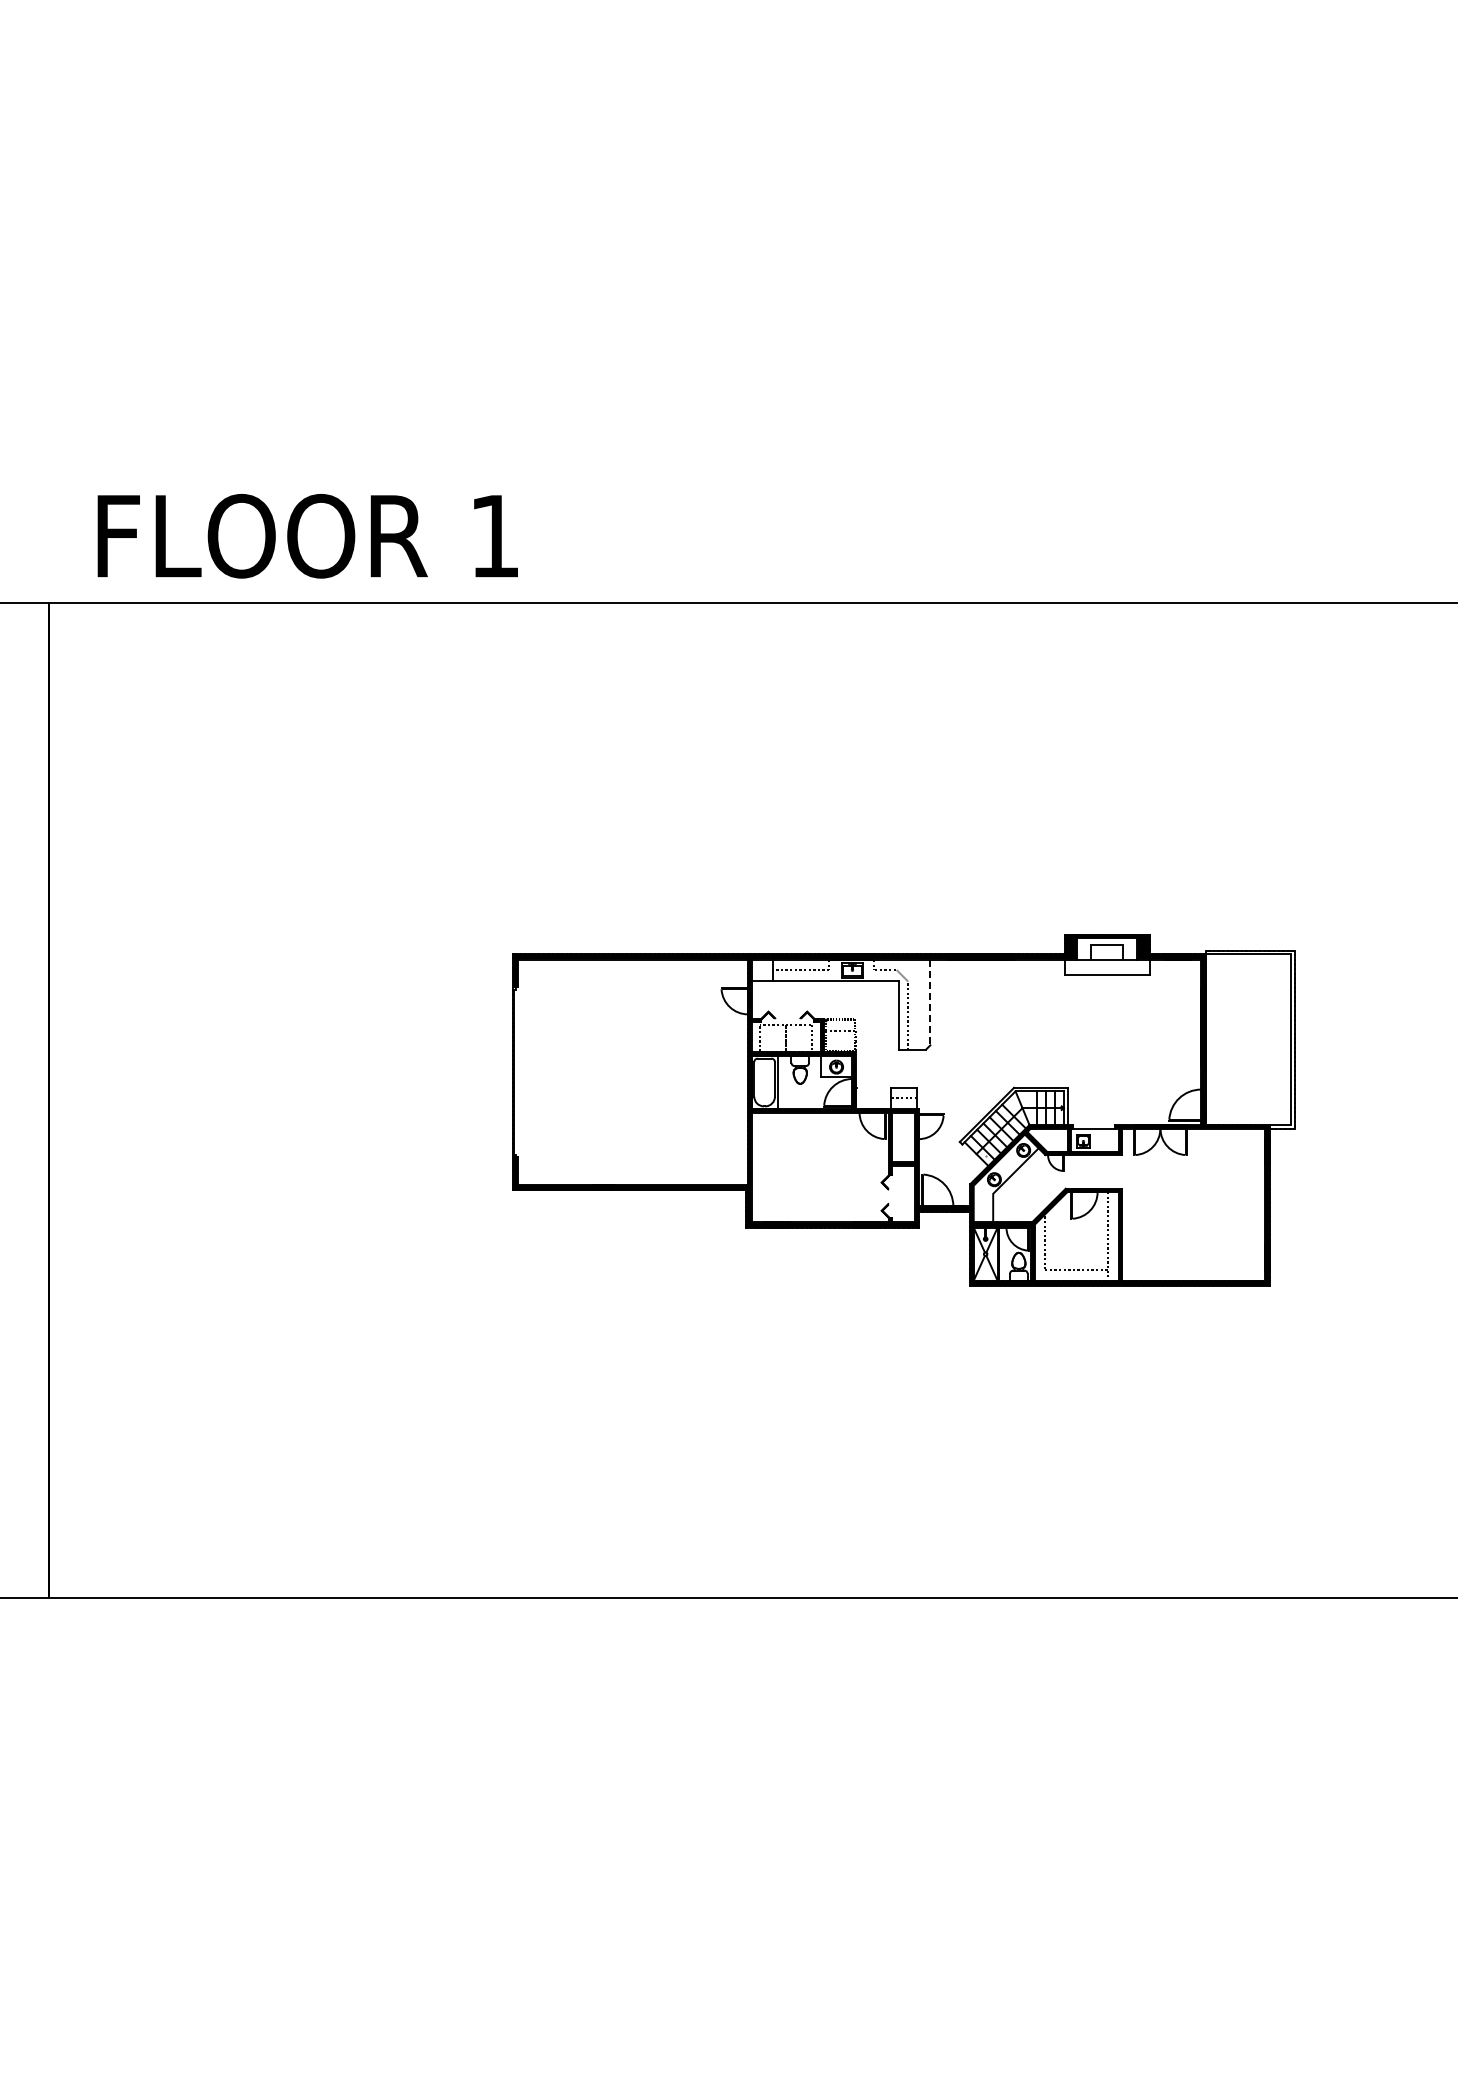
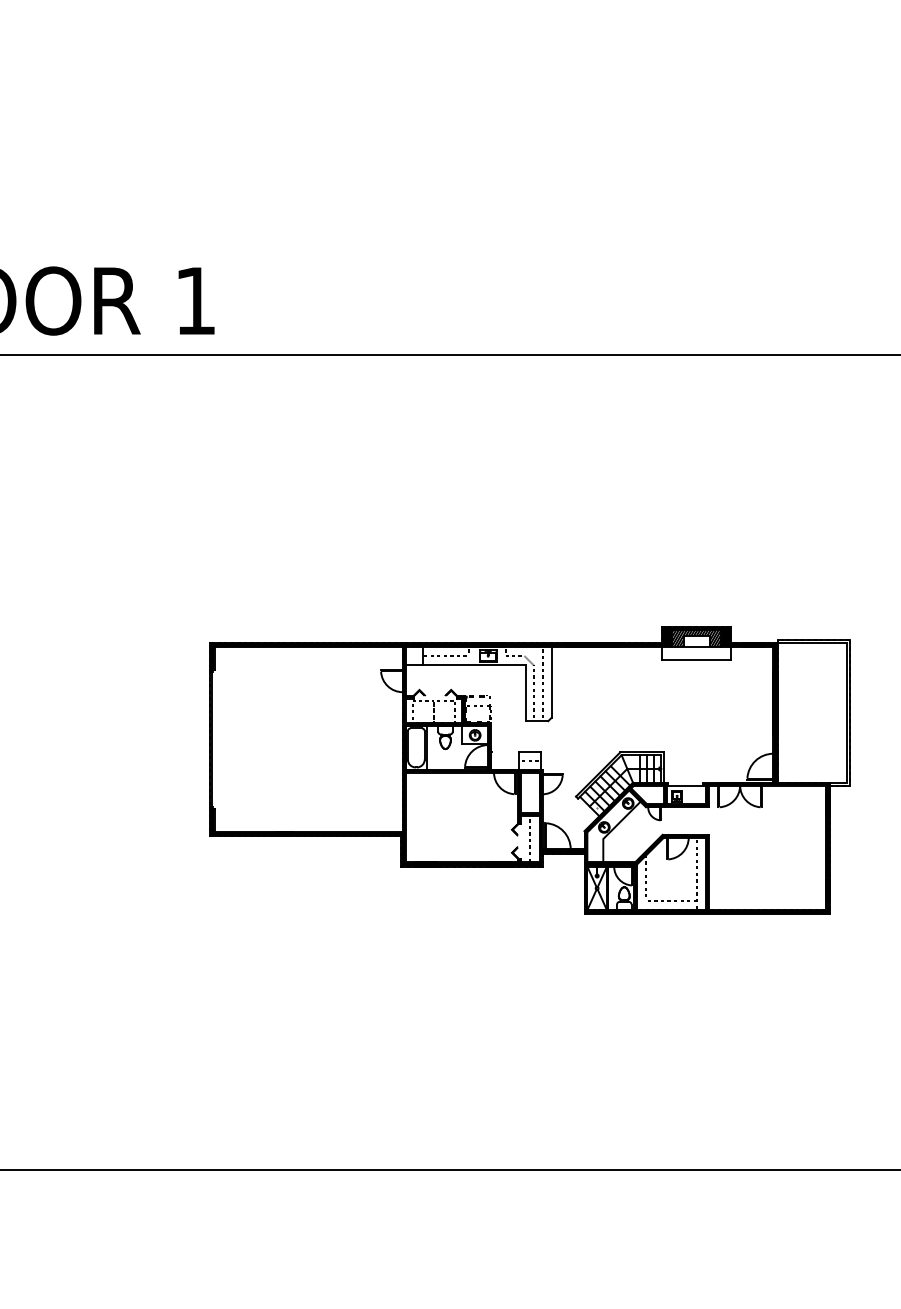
hatch: (1107, 948) -> (696, 638), added
line: (930, 1002) -> (552, 682), dashed -> solid
line: (918, 1004) -> (542, 684), added
line: (903, 1193) -> (529, 838), added

